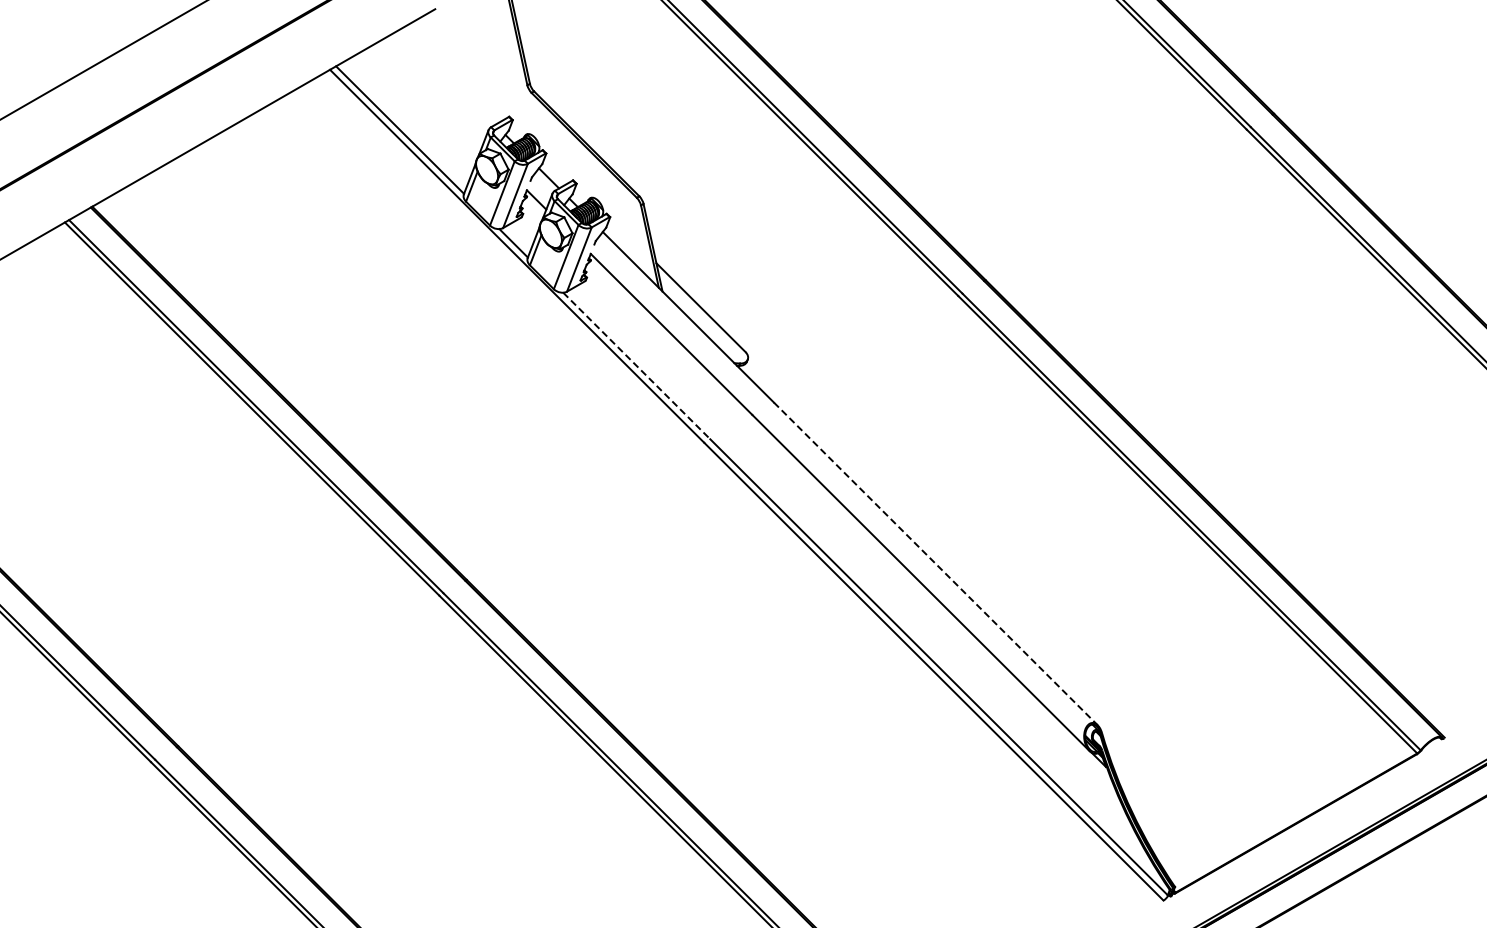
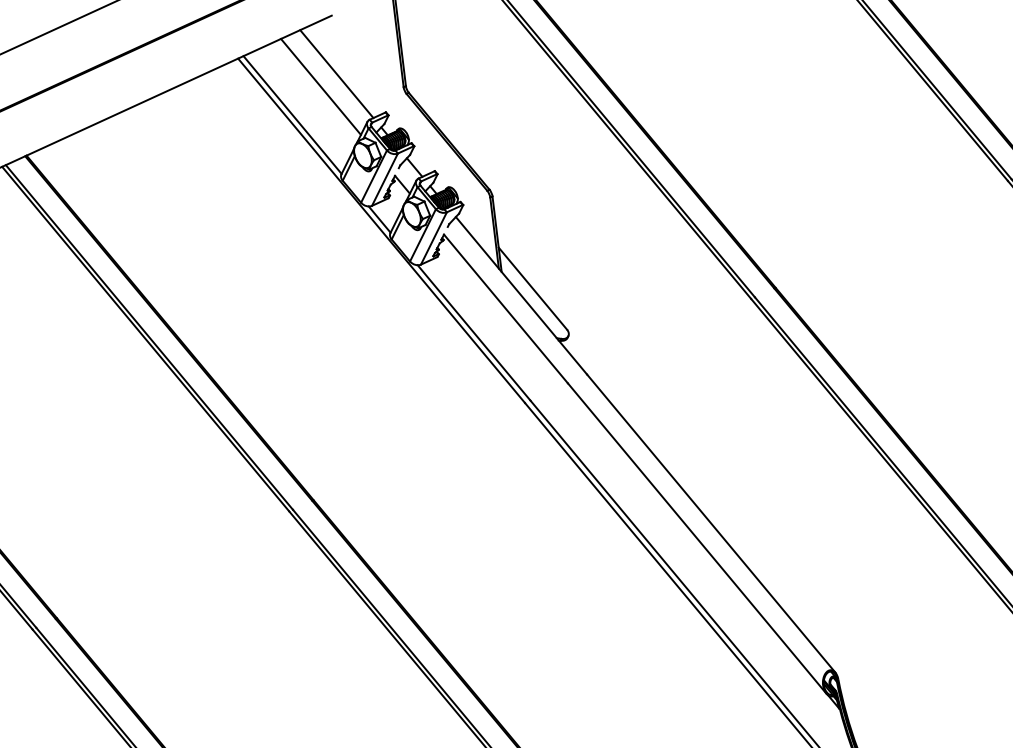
line: (447, 76) -> (336, 73), added
line: (430, 93) -> (321, 86), added
line: (636, 366) -> (473, 333), dashed -> solid
line: (935, 563) -> (710, 523), dashed -> solid

